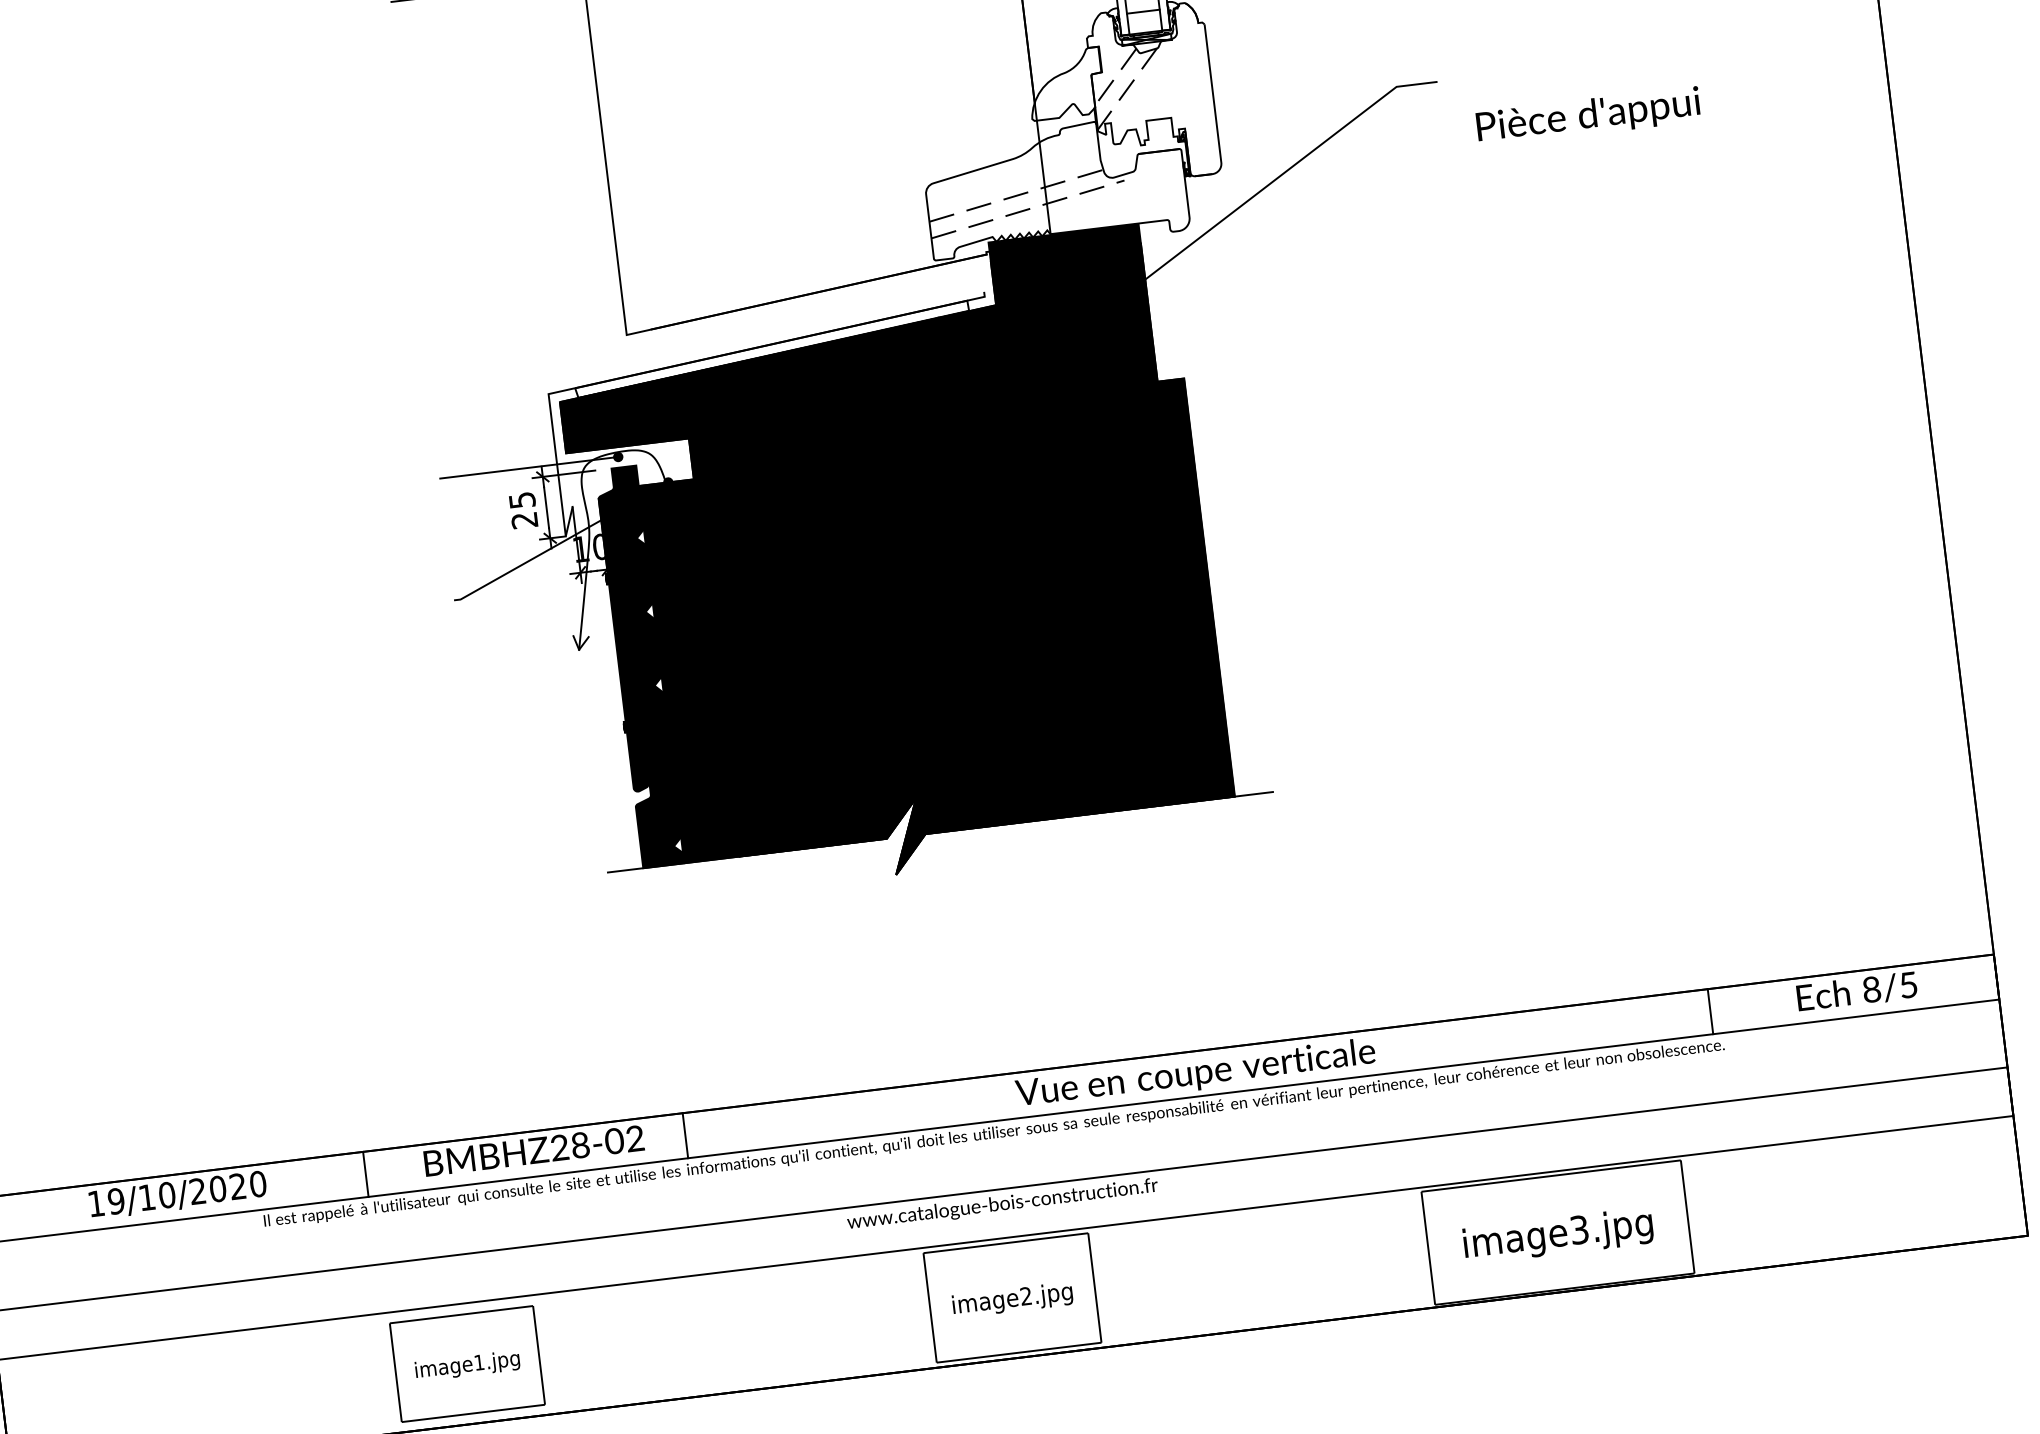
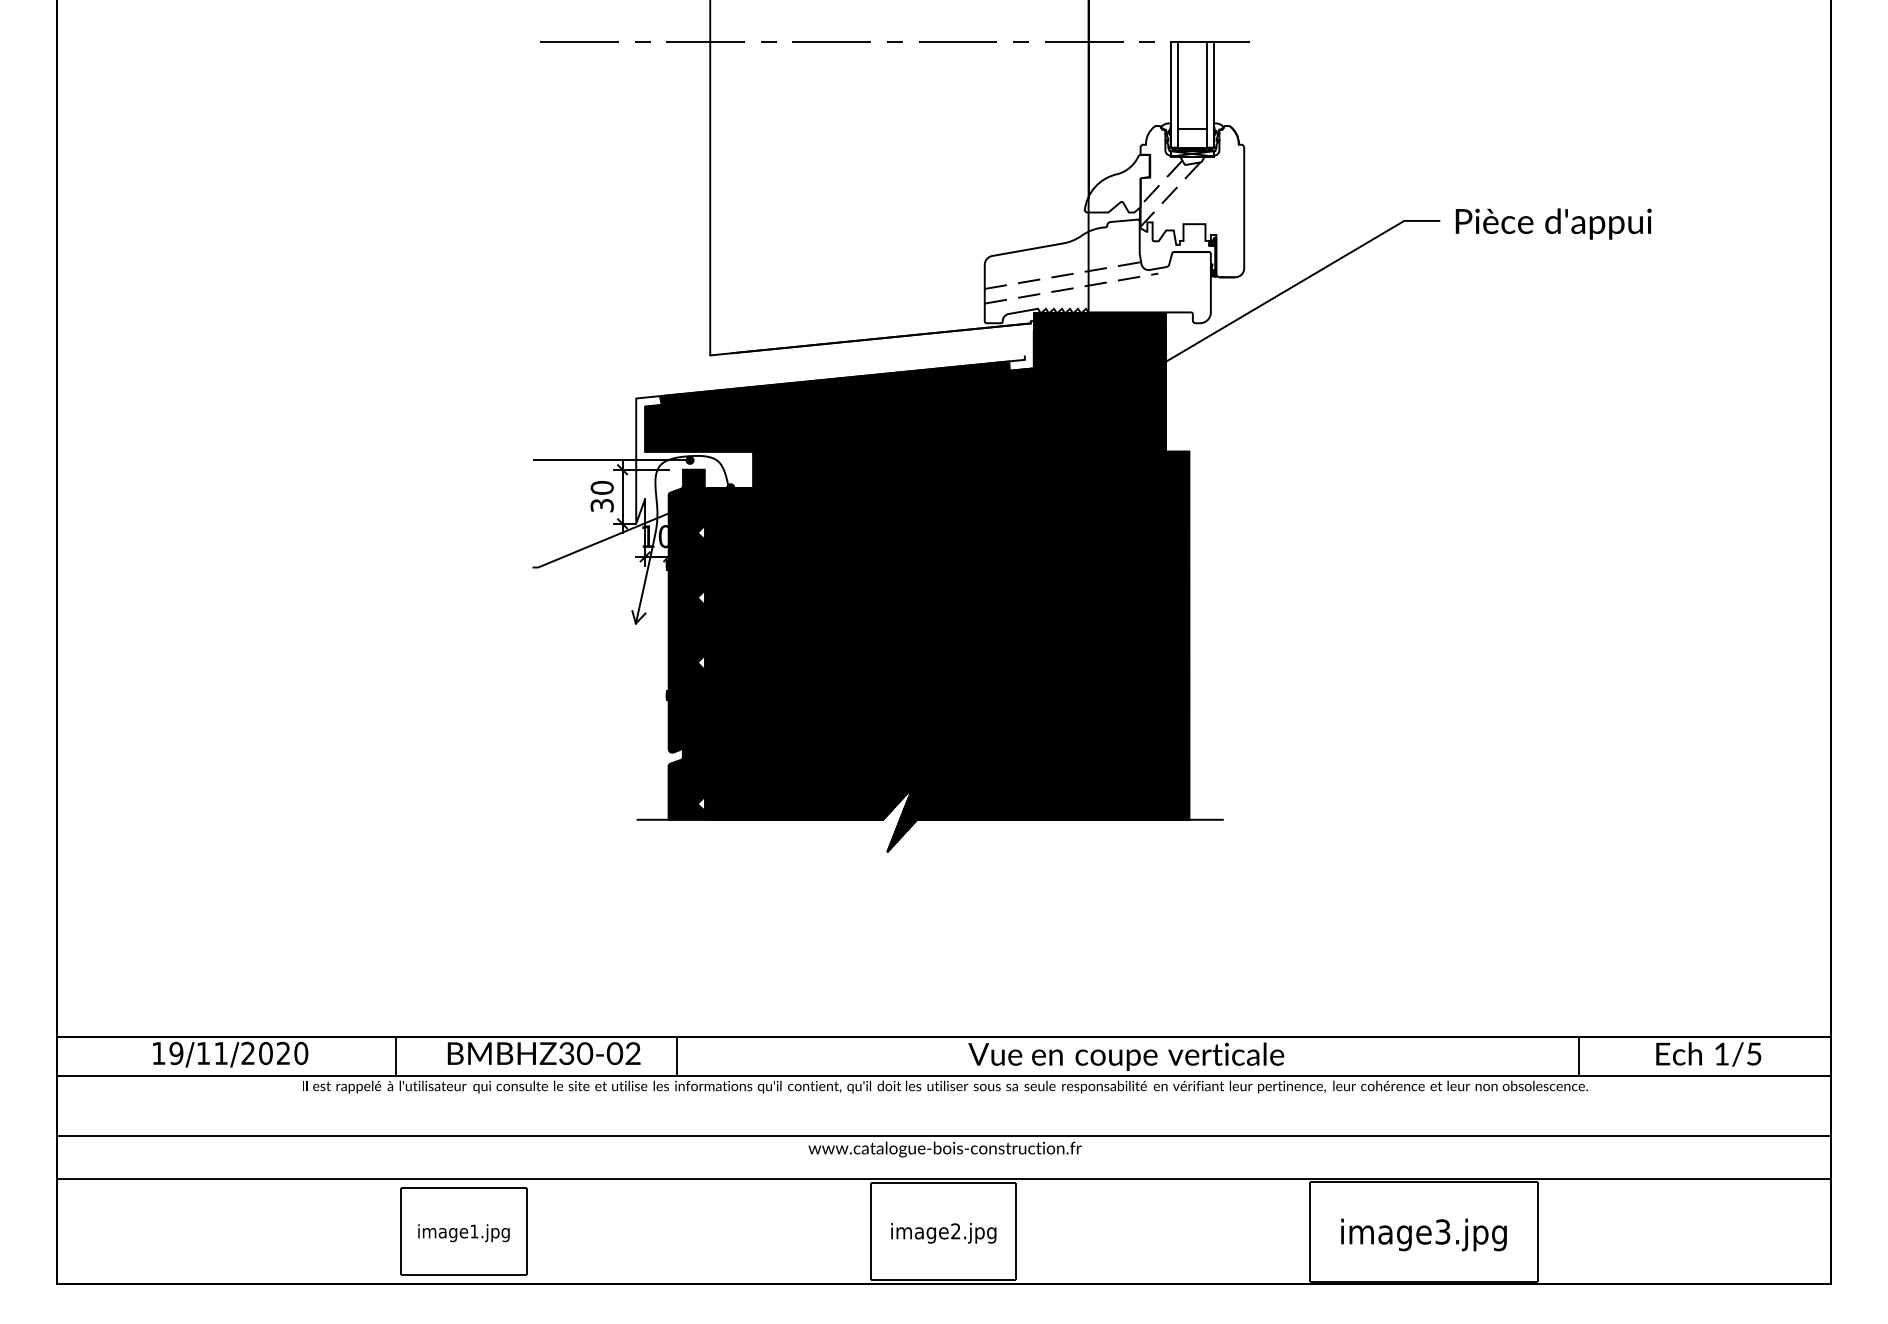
text: (1588, 116) -> (1553, 223), moved
fill: (771, 348) -> (834, 382), added
text: (522, 510) -> (601, 496), 25 -> 30
text: (1871, 988) -> (1721, 1053), 8/5 -> 1/5
text: (570, 1147) -> (576, 1054), \c16711848;BMBHZ28-02 -> \c16711848;BMBHZ30-02
text: (167, 1195) -> (221, 1053), 19/10/2020 -> 19/11/2020

